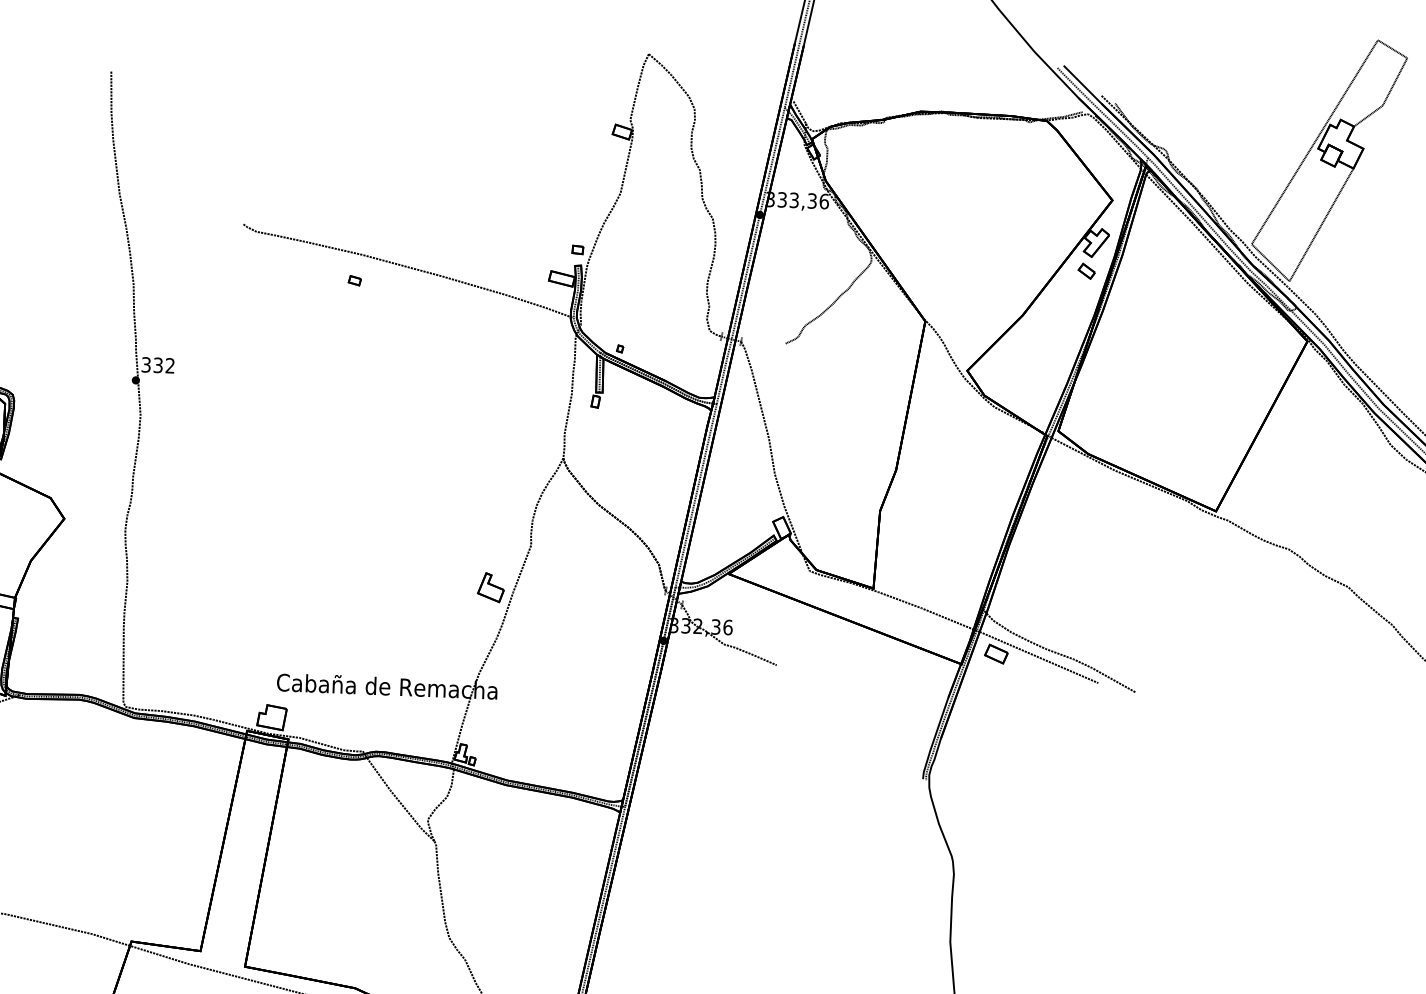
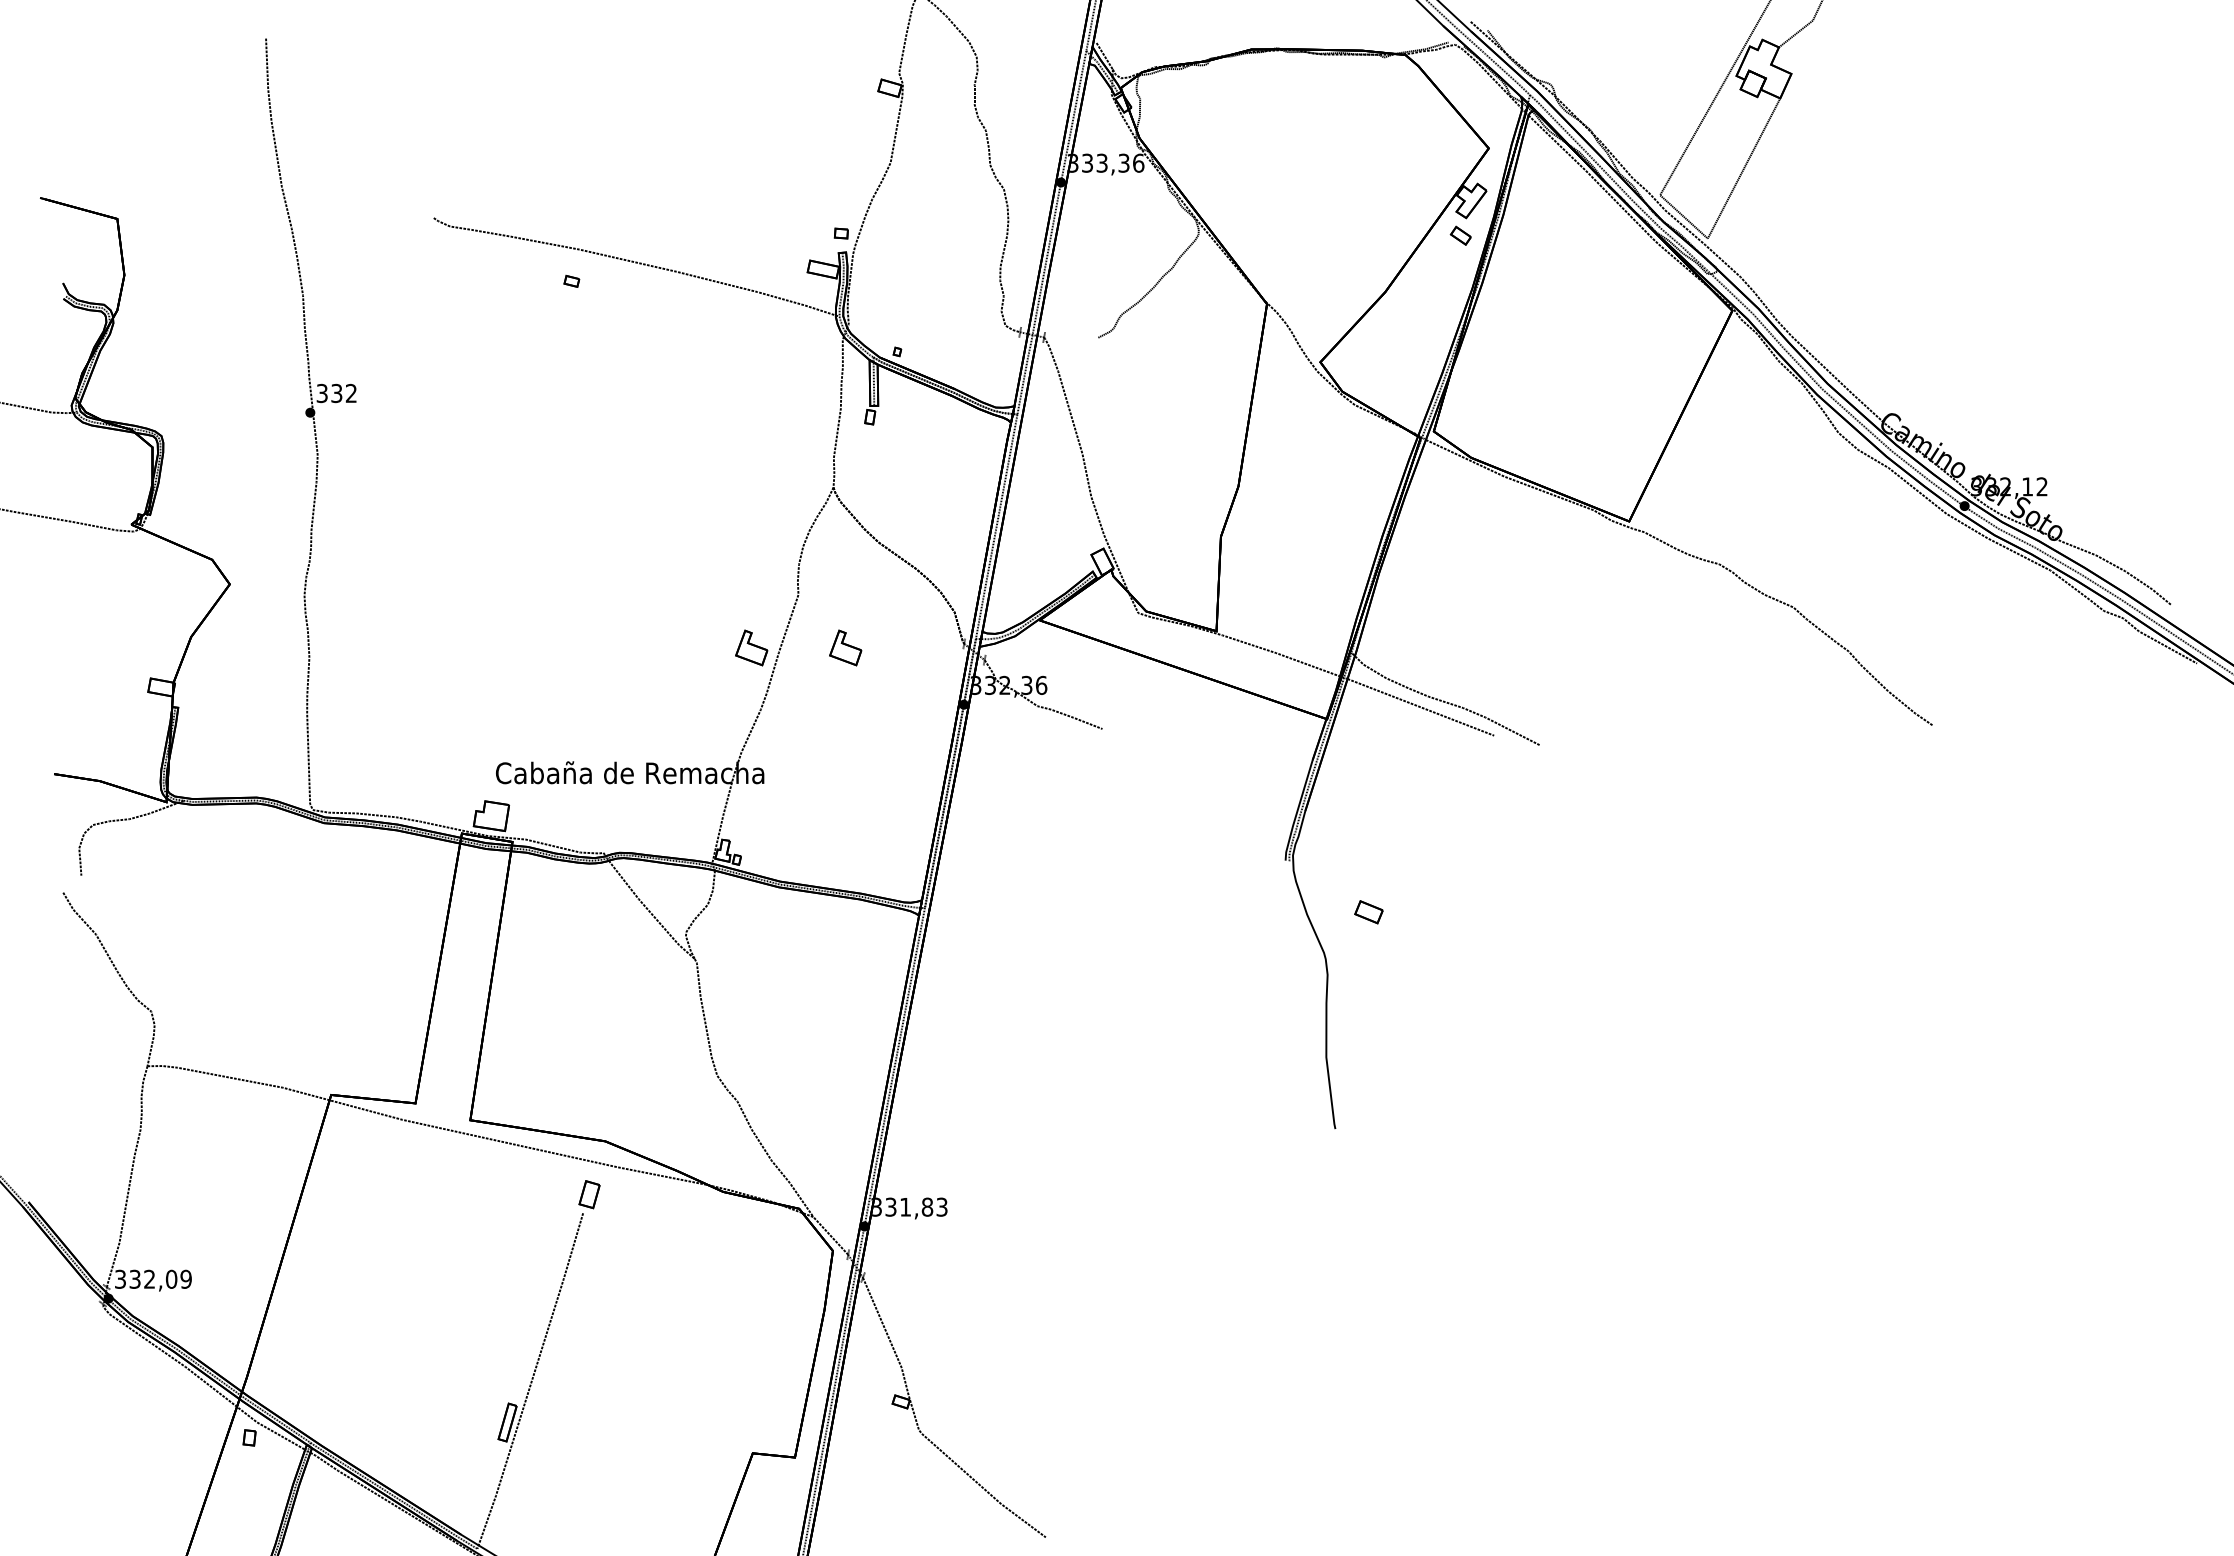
part: (568, 590) -> (845, 647), added
part: (996, 654) -> (1368, 912), moved

